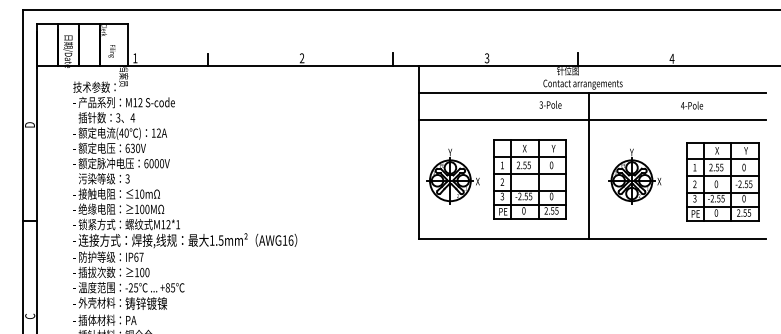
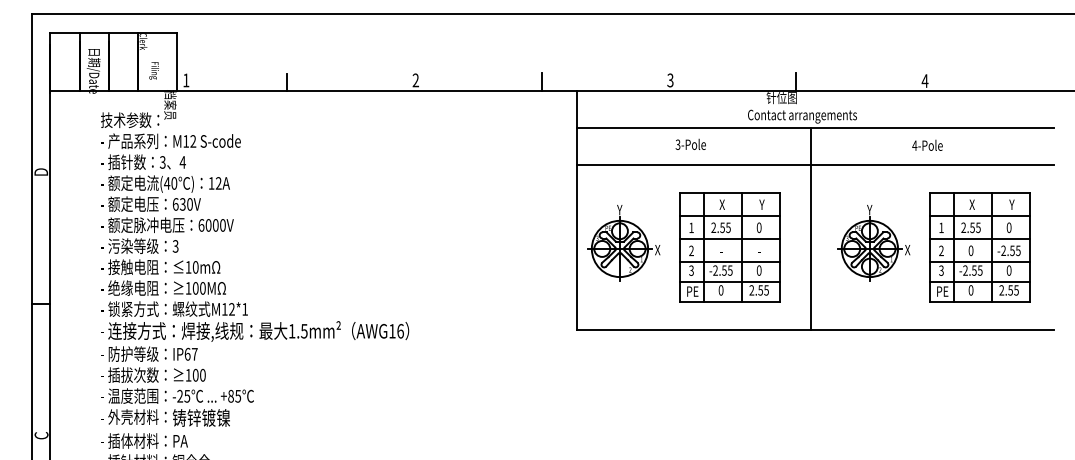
text: (550, 104) -> (690, 143), moved
text: (691, 104) -> (927, 144), moved
part: (722, 181) -> (979, 247), moved

